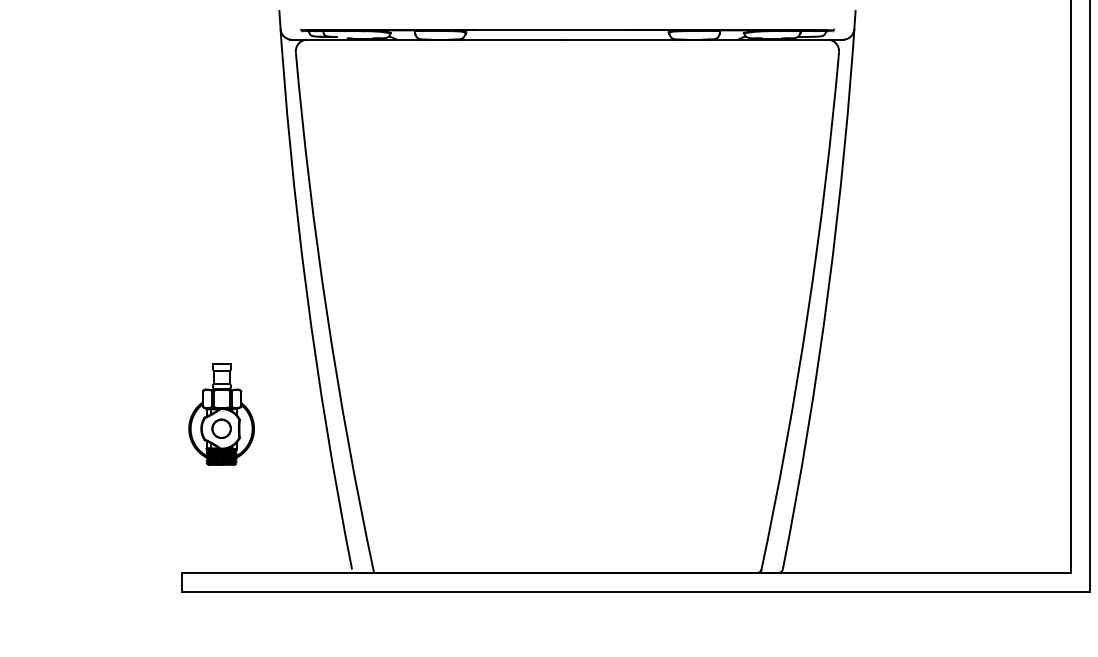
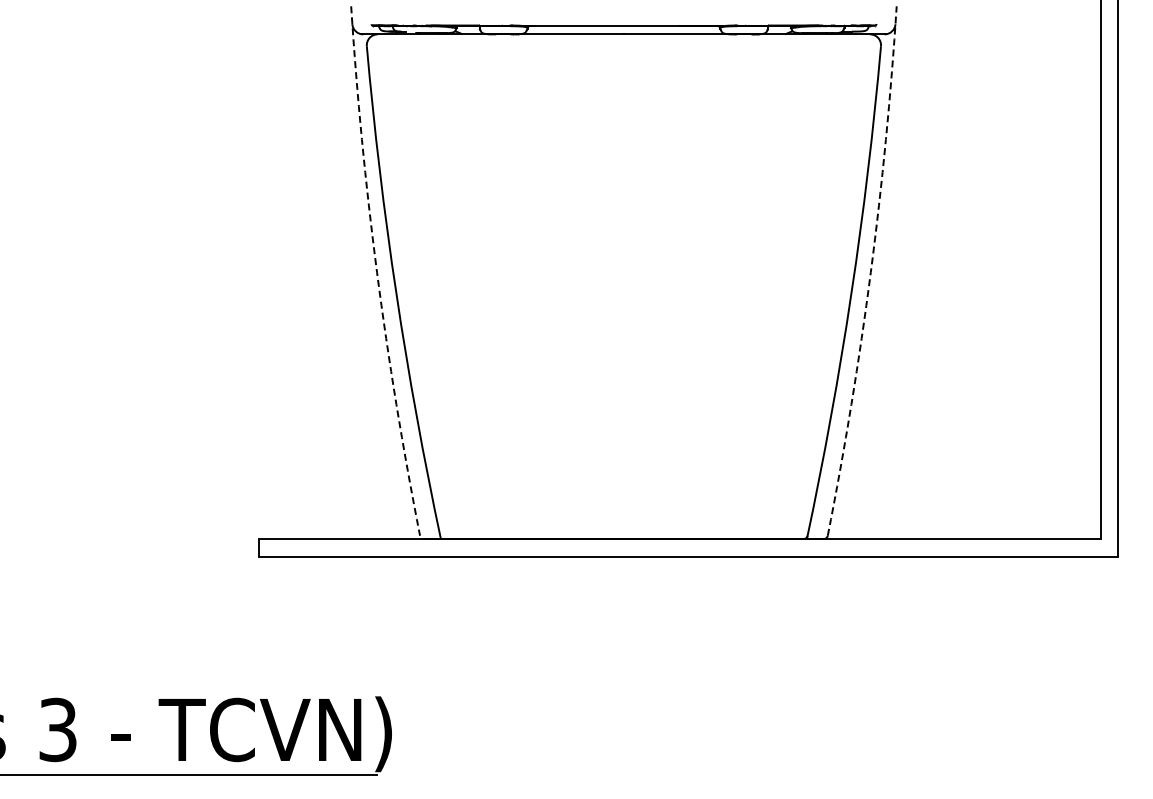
arc: (307, 291) -> (377, 272), solid -> dashed
arc: (827, 291) -> (870, 272), solid -> dashed
part: (221, 413) -> (296, 388), removed

